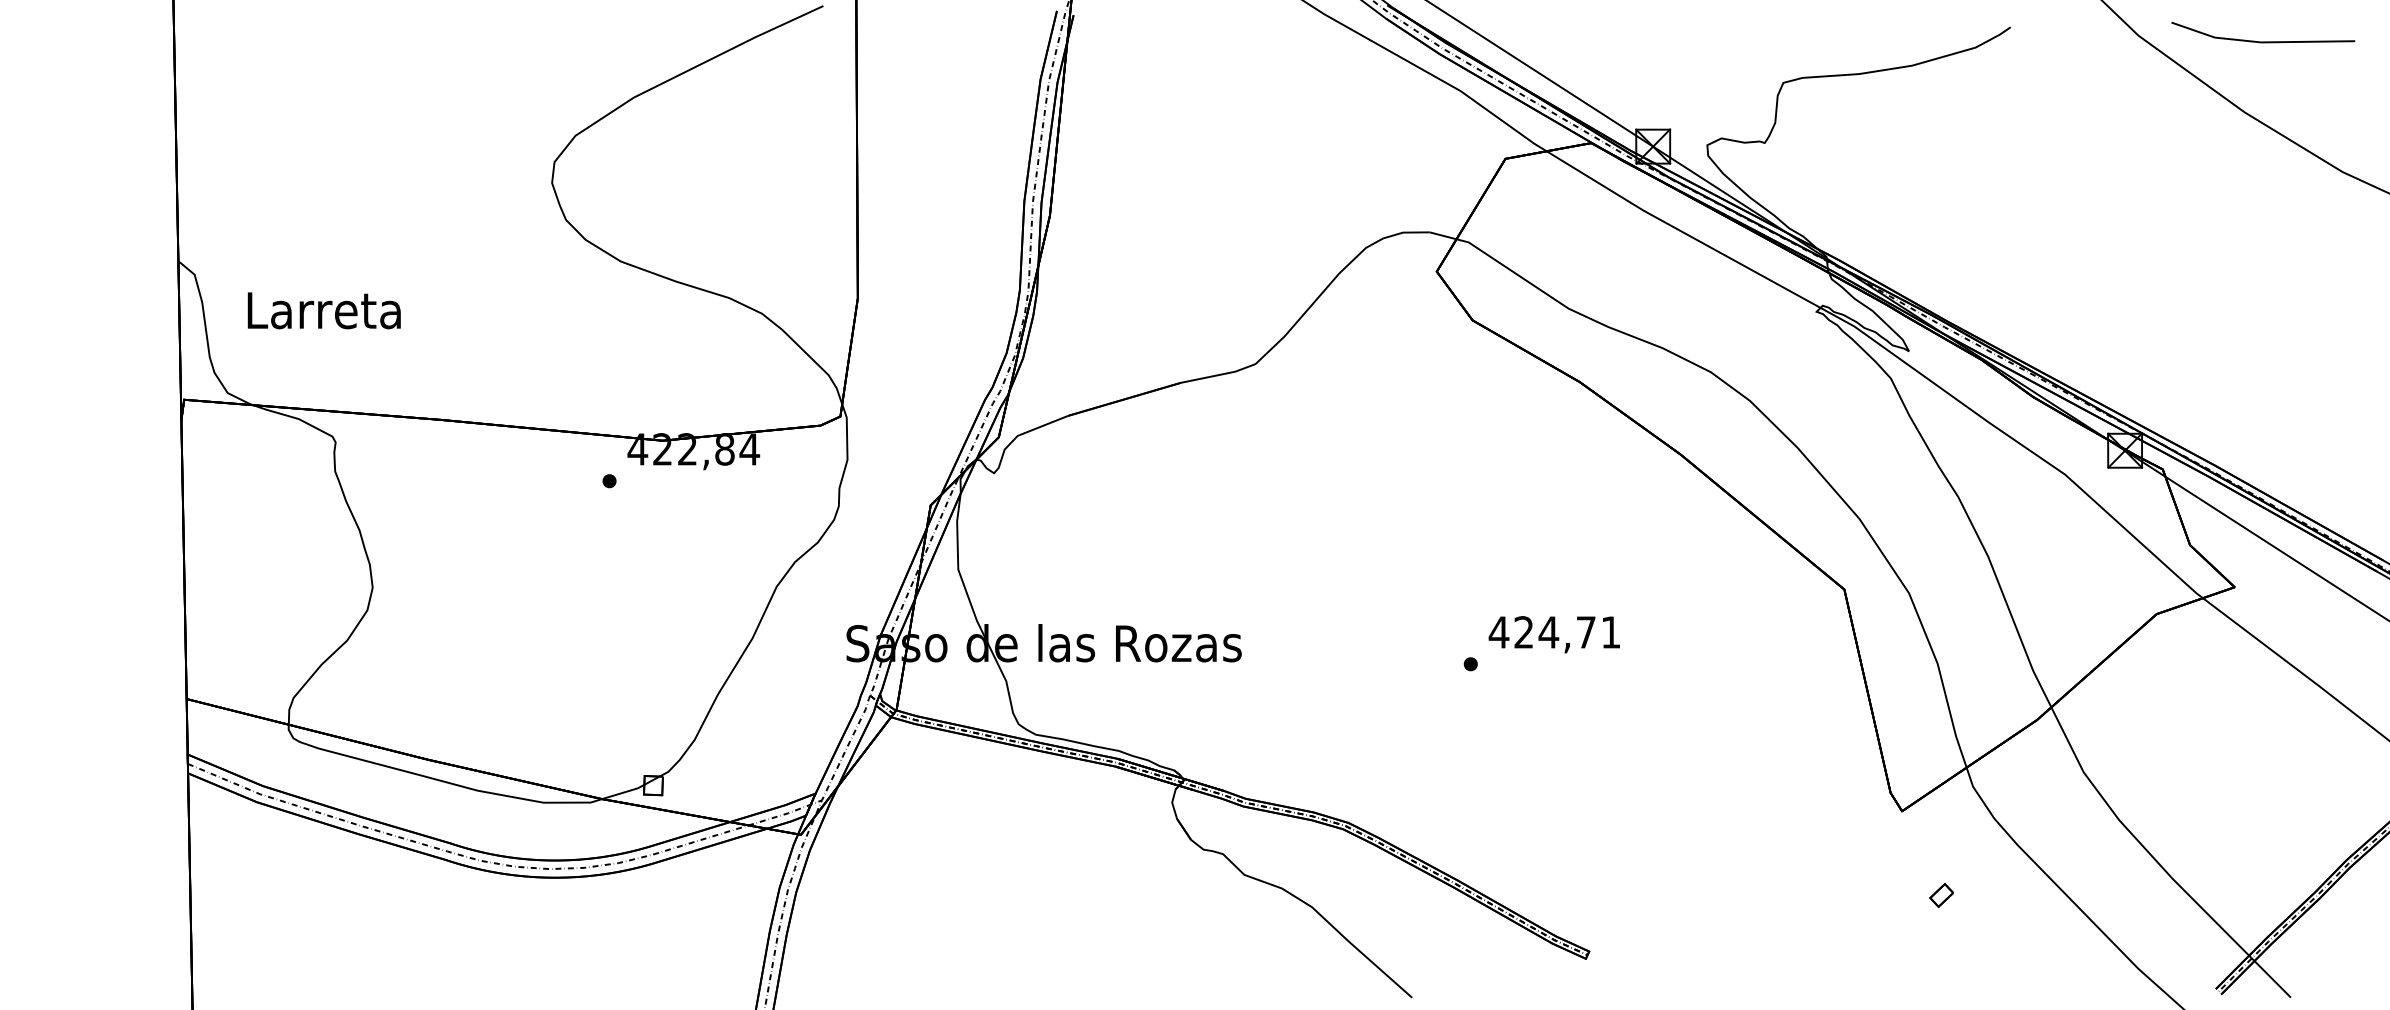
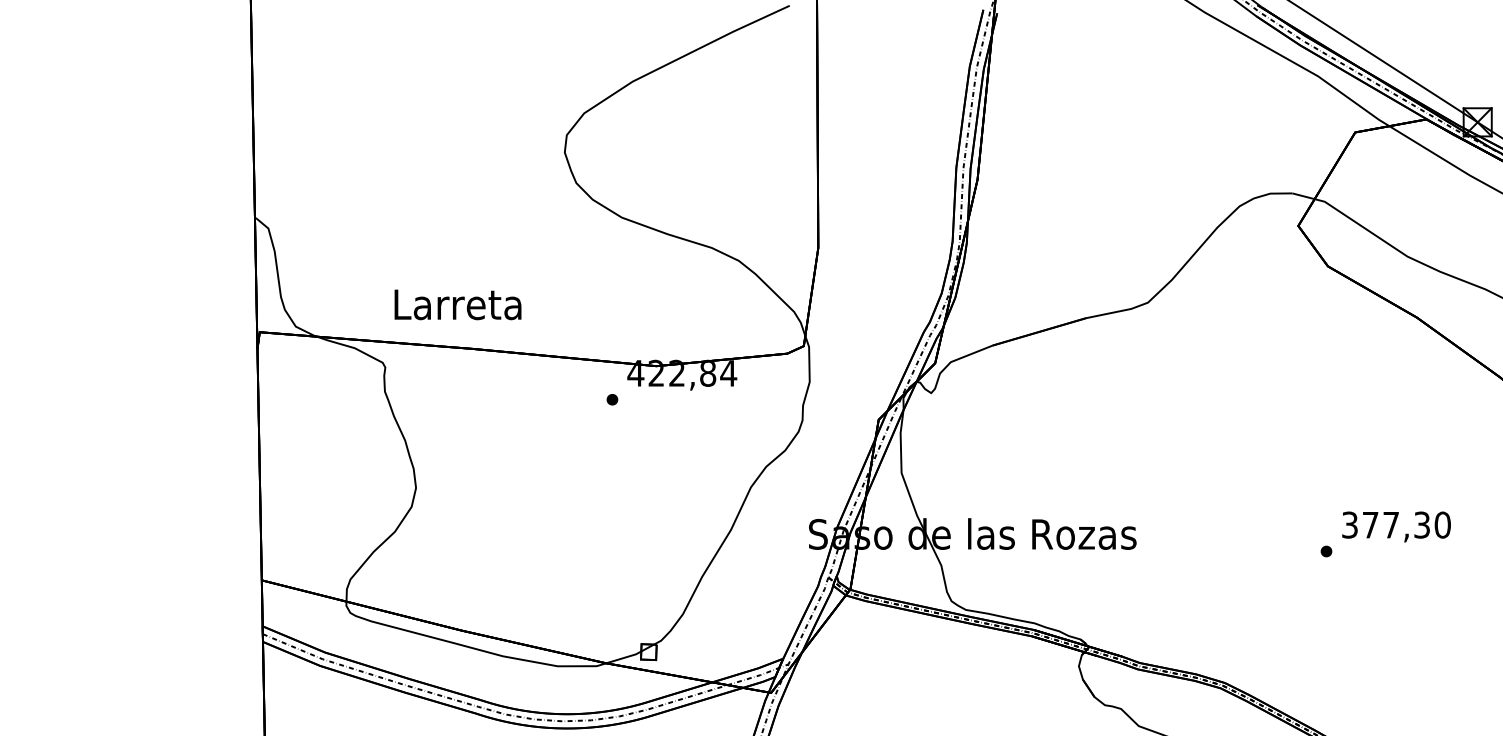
text: (323, 310) -> (457, 304), moved
text: (1554, 632) -> (1395, 525), 424,71 -> 377,30

